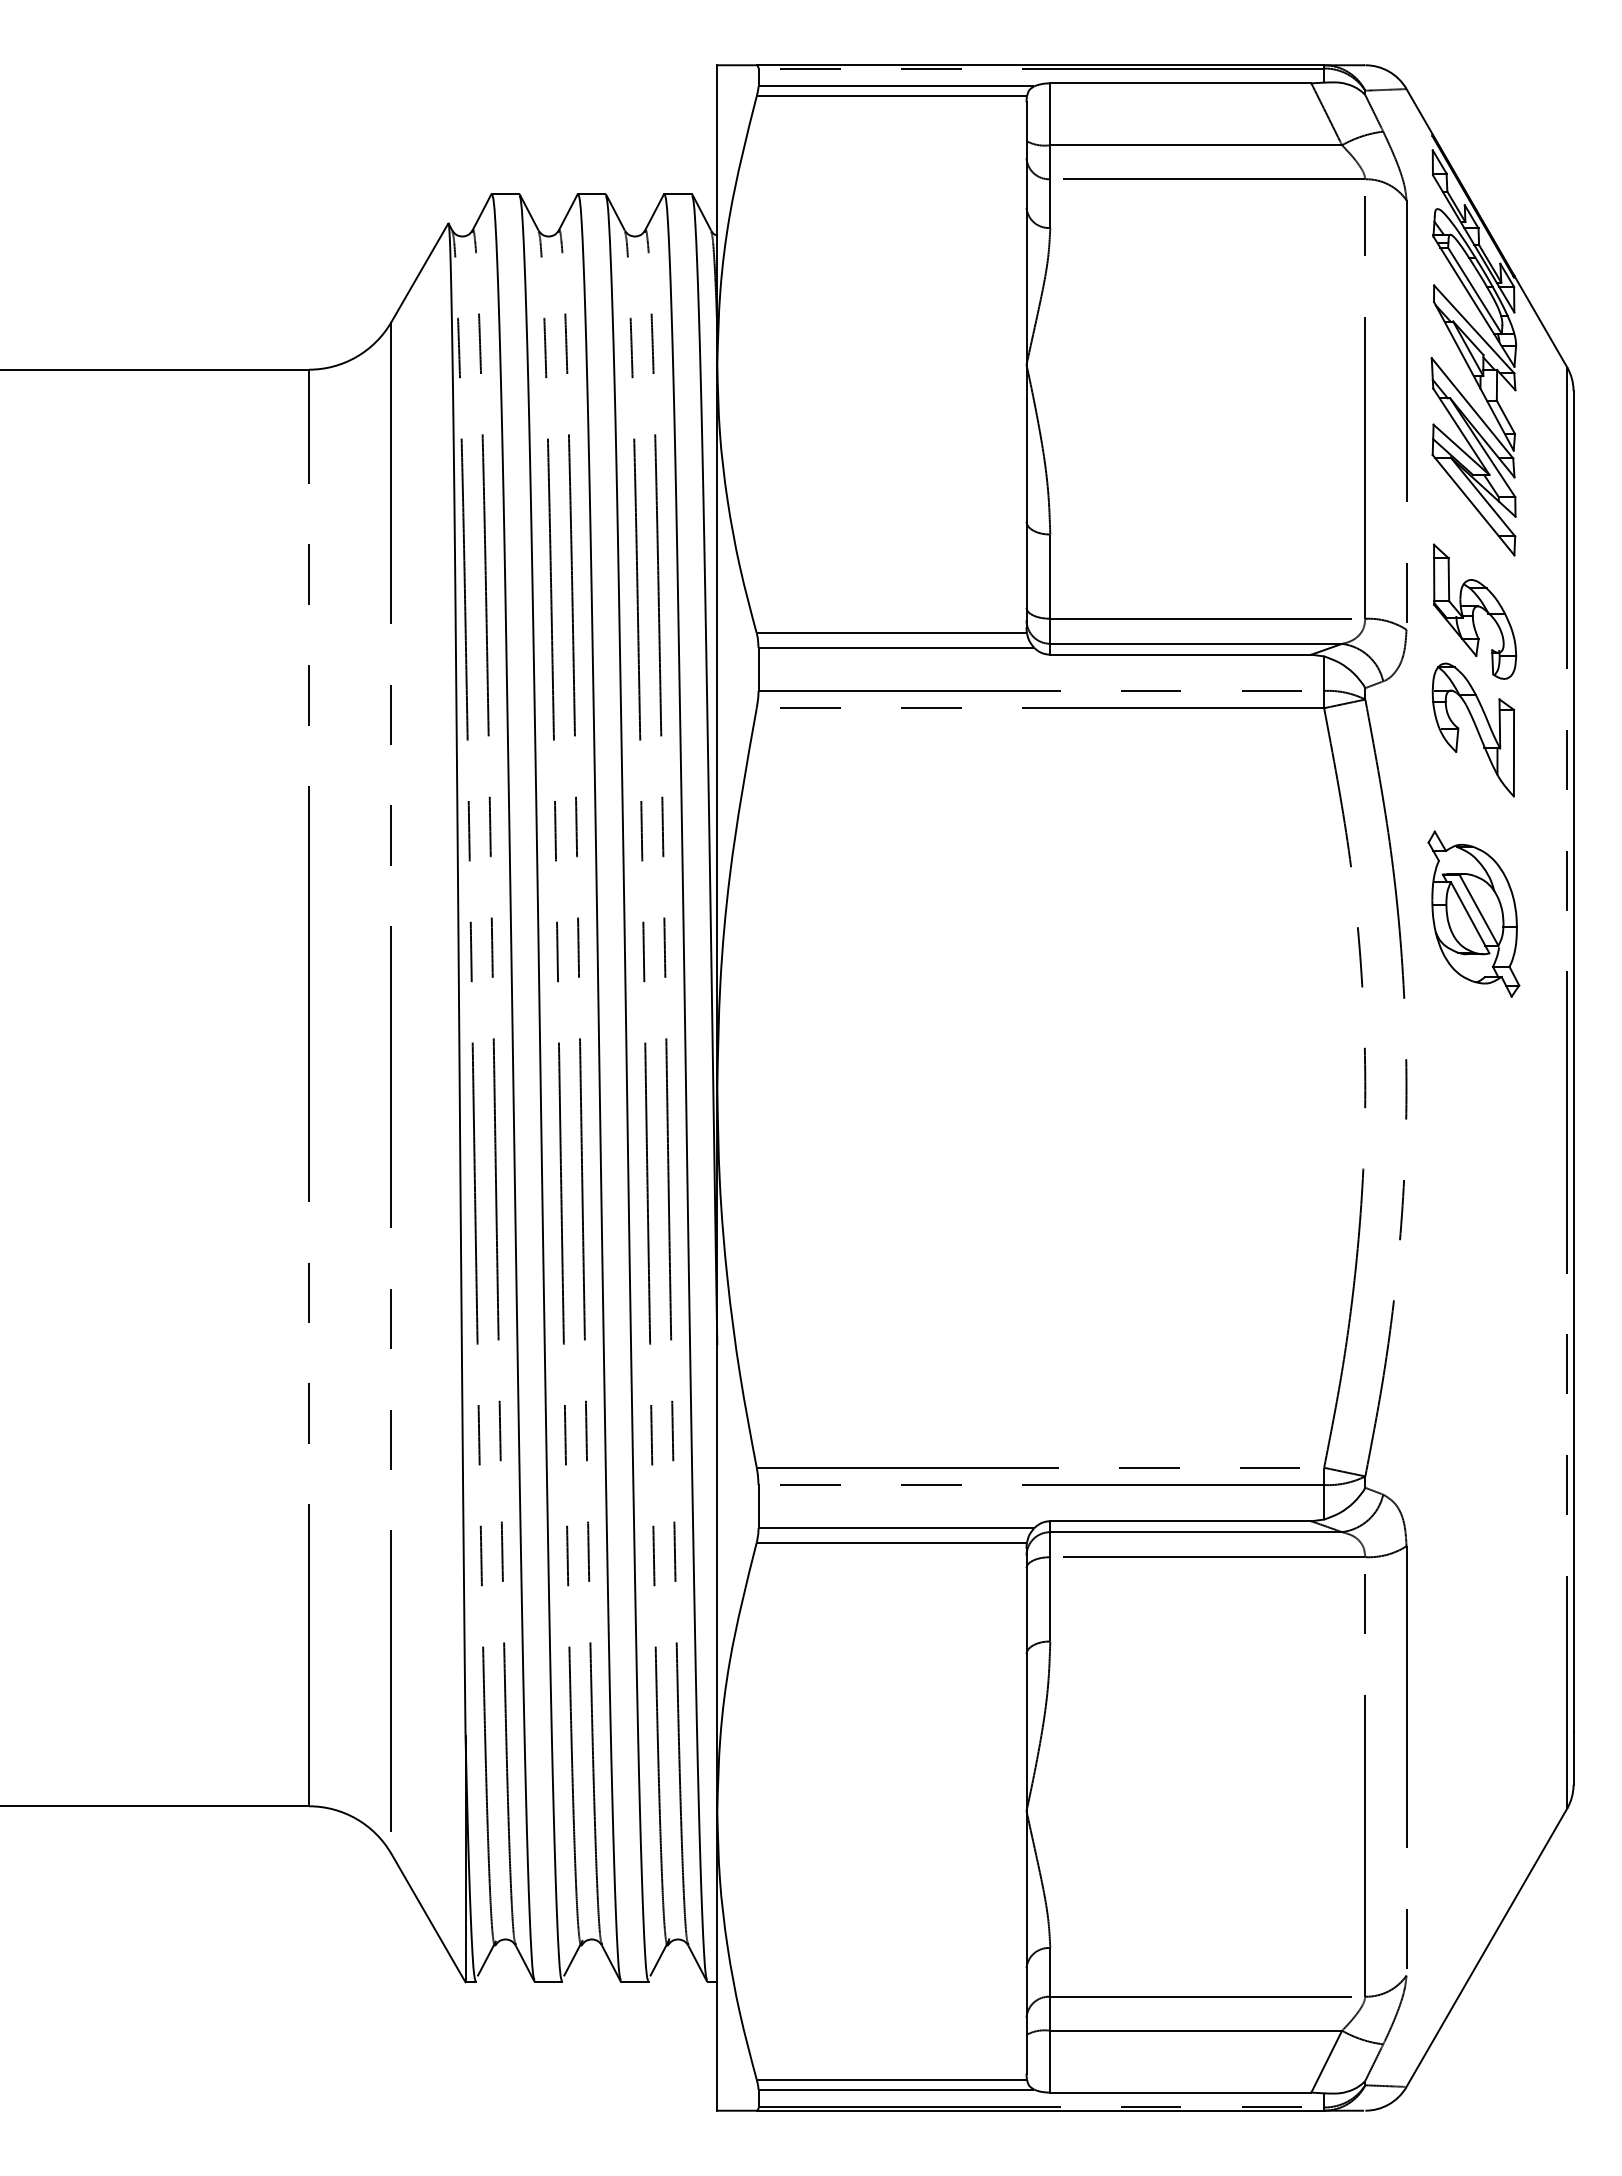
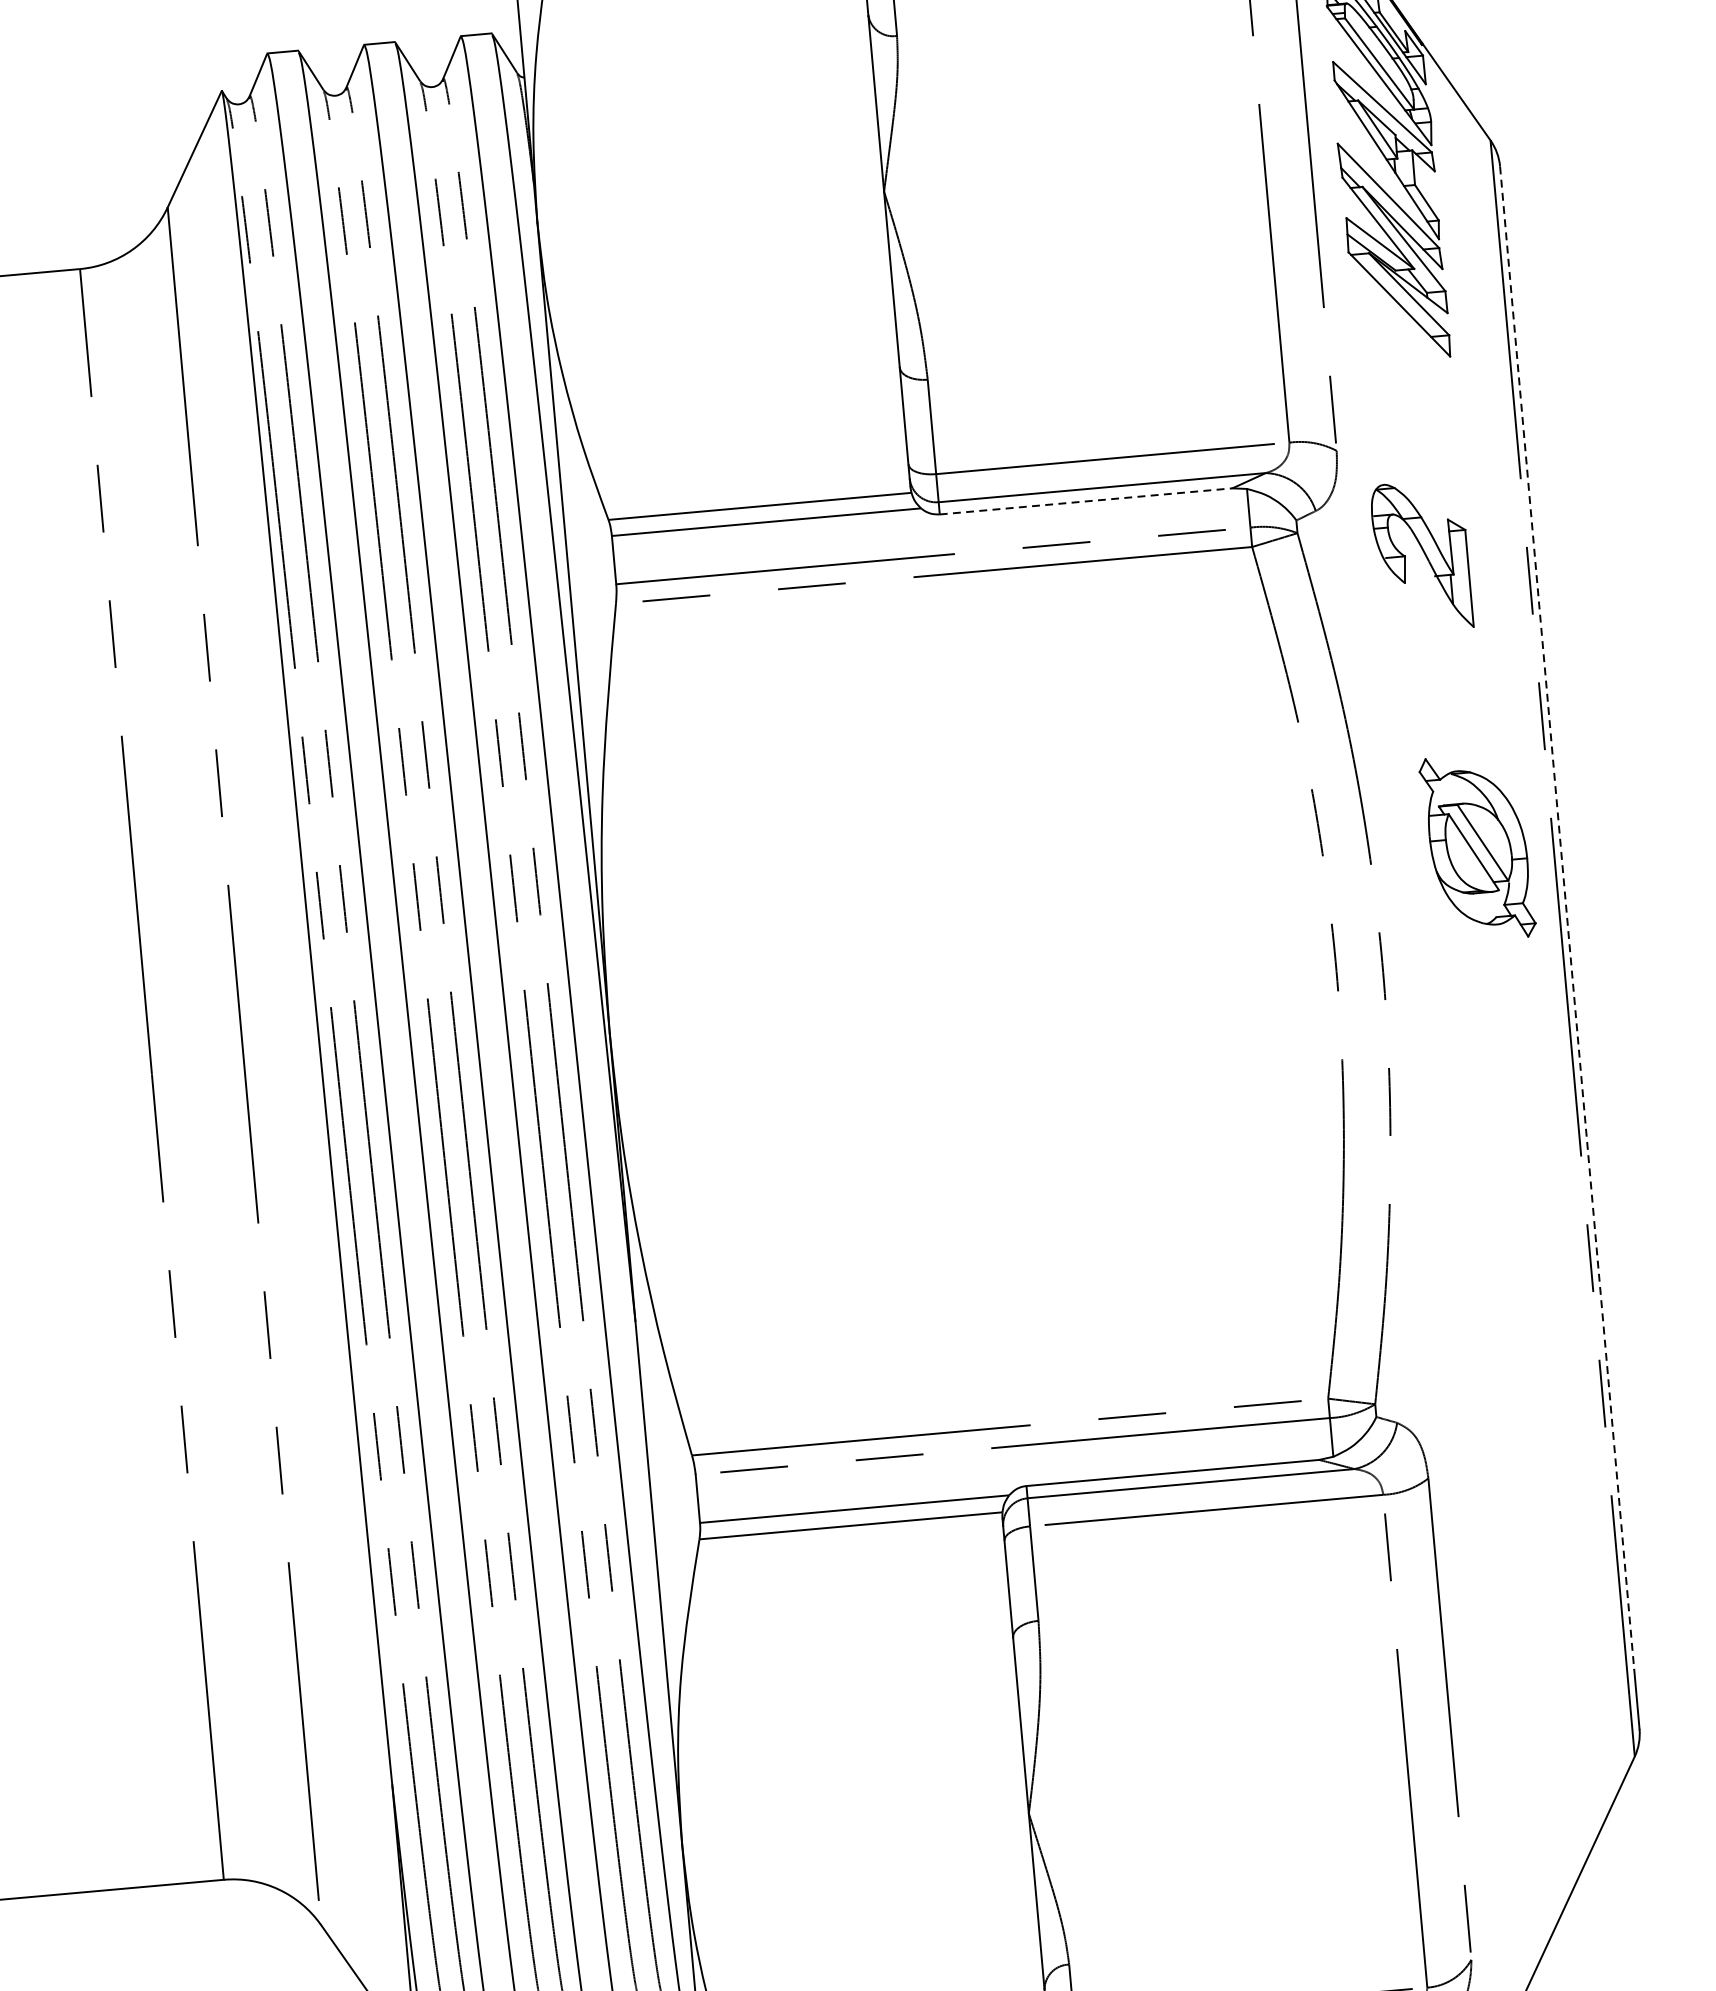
part: (1475, 611) -> (1412, 423), removed
line: (1180, 654) -> (1085, 501), solid -> dashed
part: (1473, 913) -> (1477, 847), moved
line: (1573, 1061) -> (1567, 918), solid -> dashed

